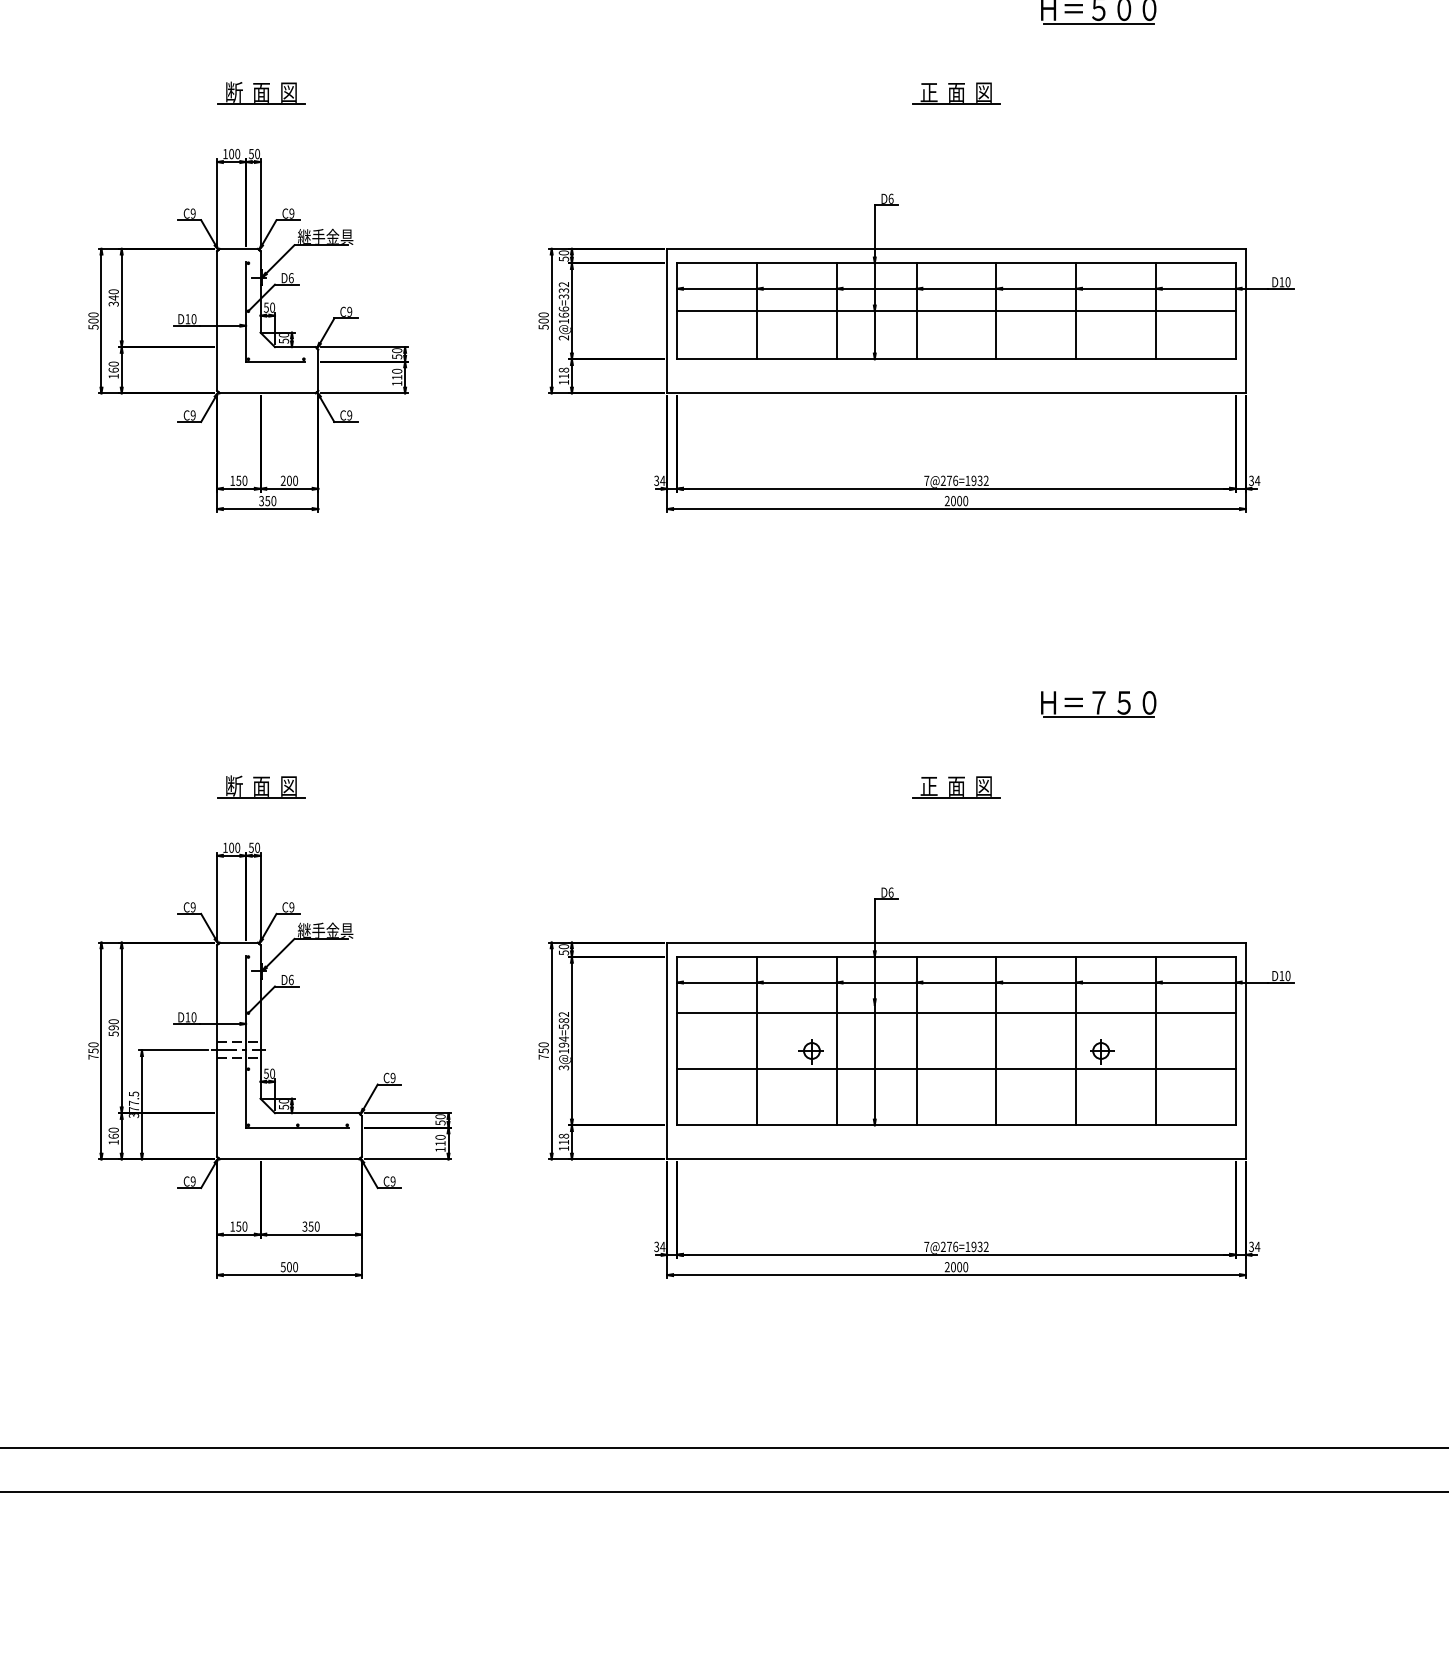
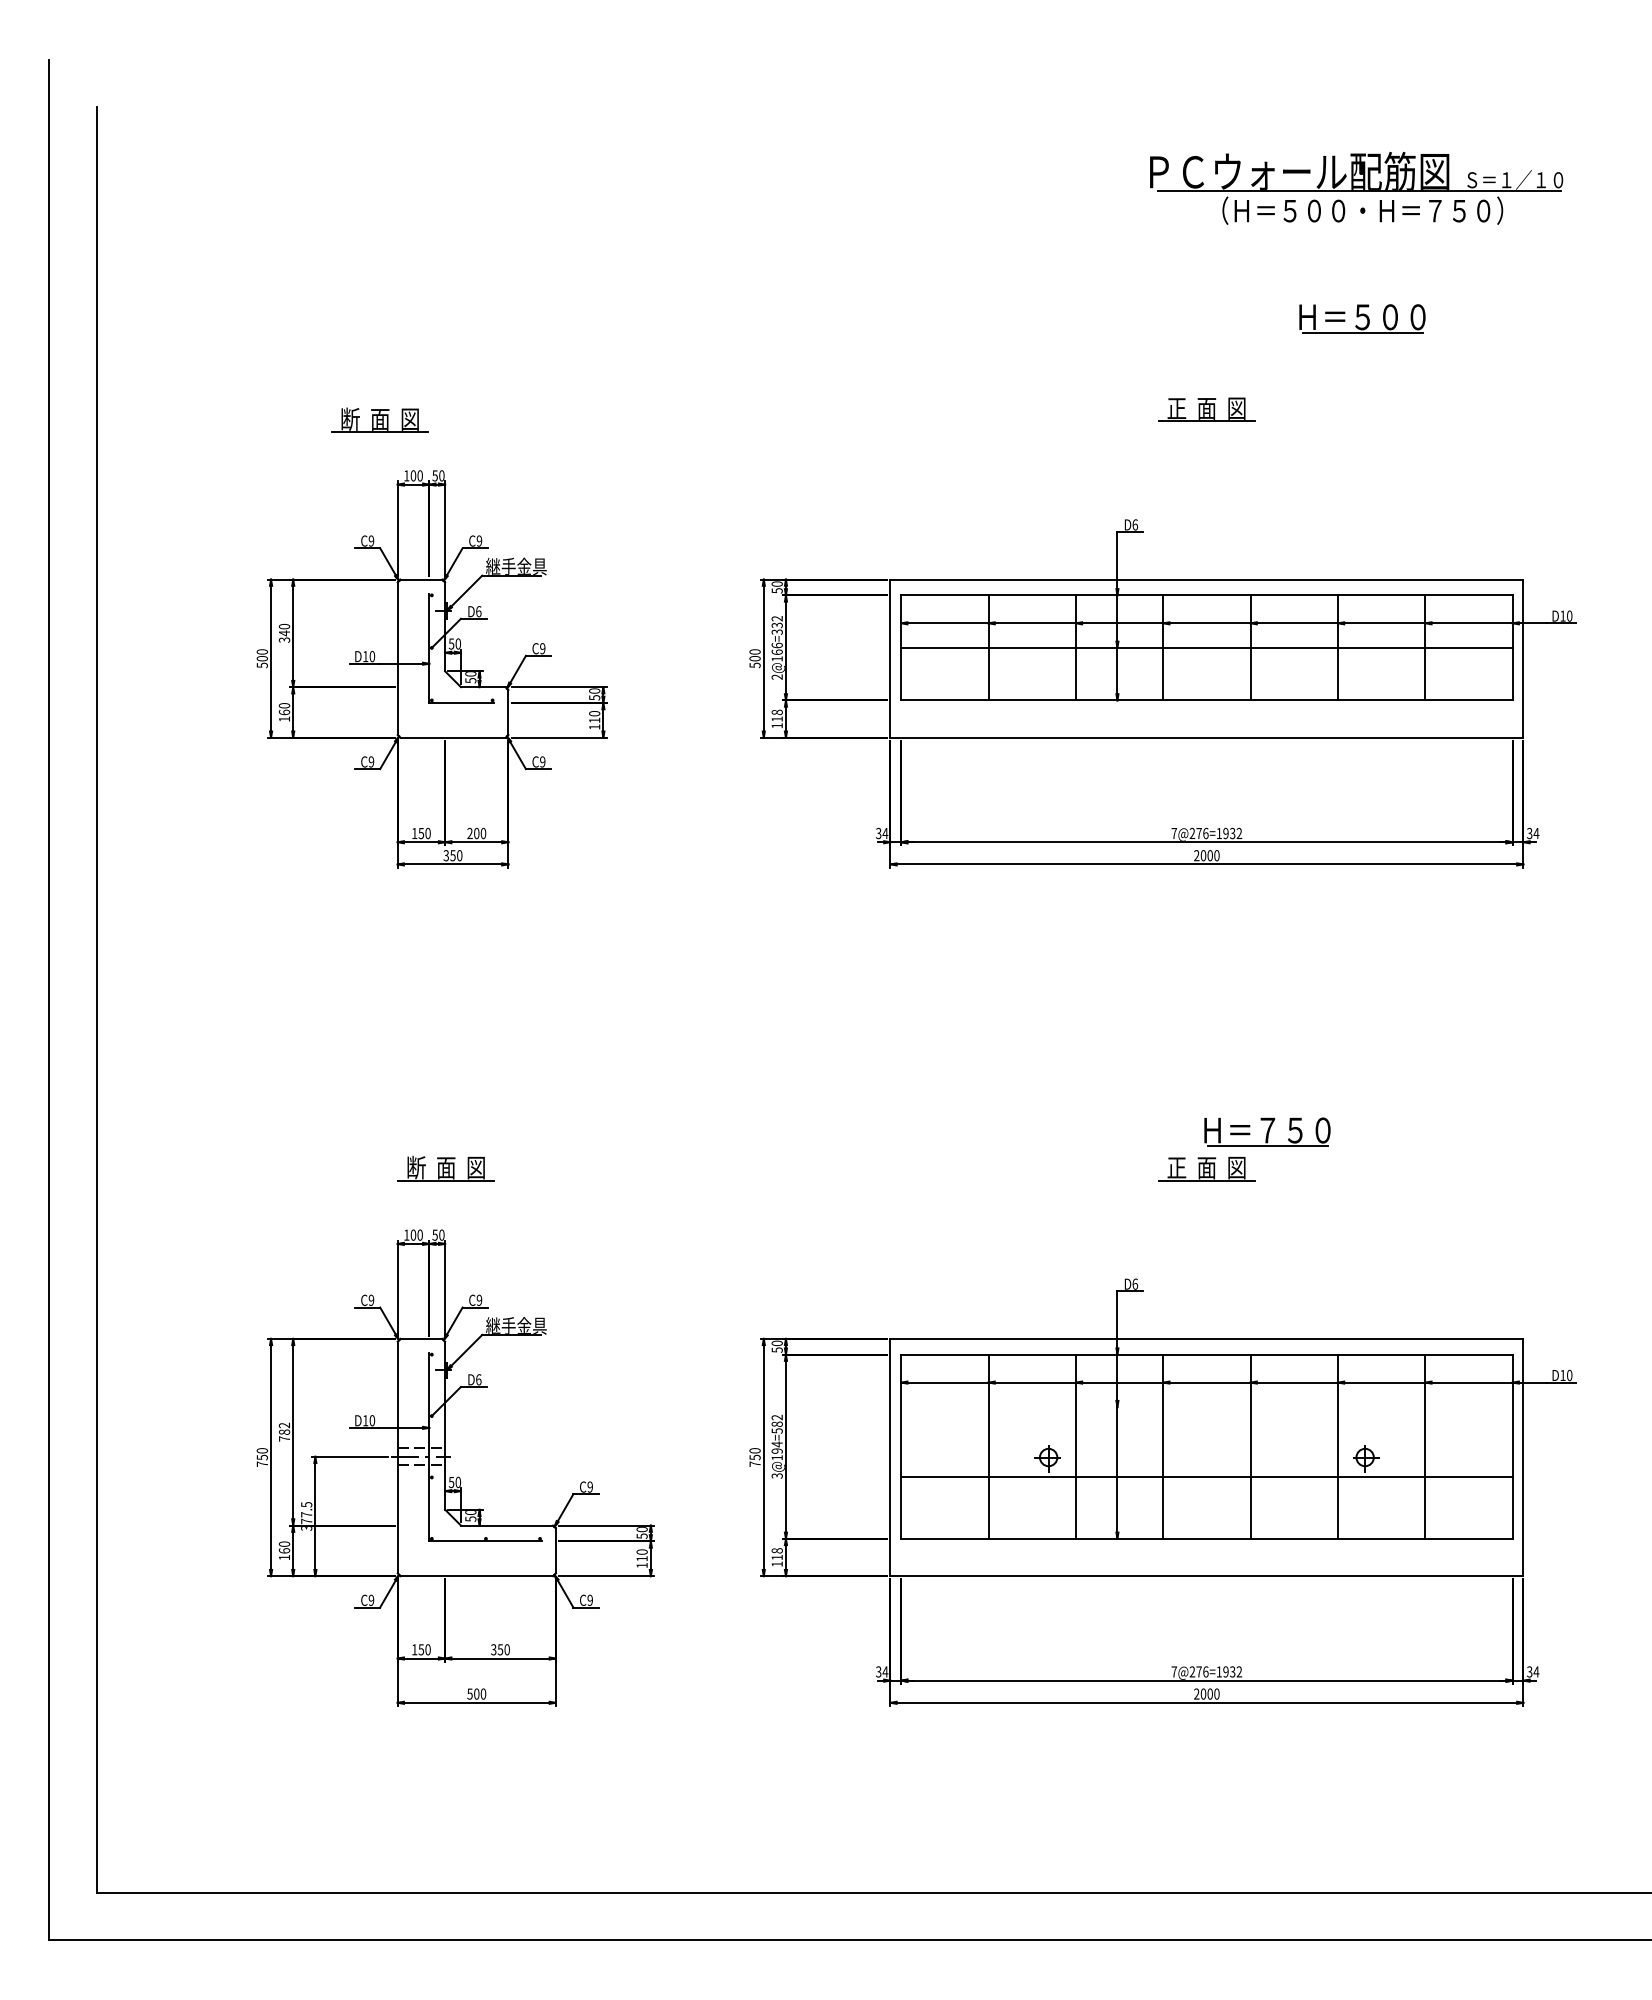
part: (260, 92) -> (379, 419), moved
part: (1098, 703) -> (1267, 1131), moved
line: (956, 1013) -> (1206, 1416), removed
text: (113, 1027) -> (284, 1431), 590 -> 782

